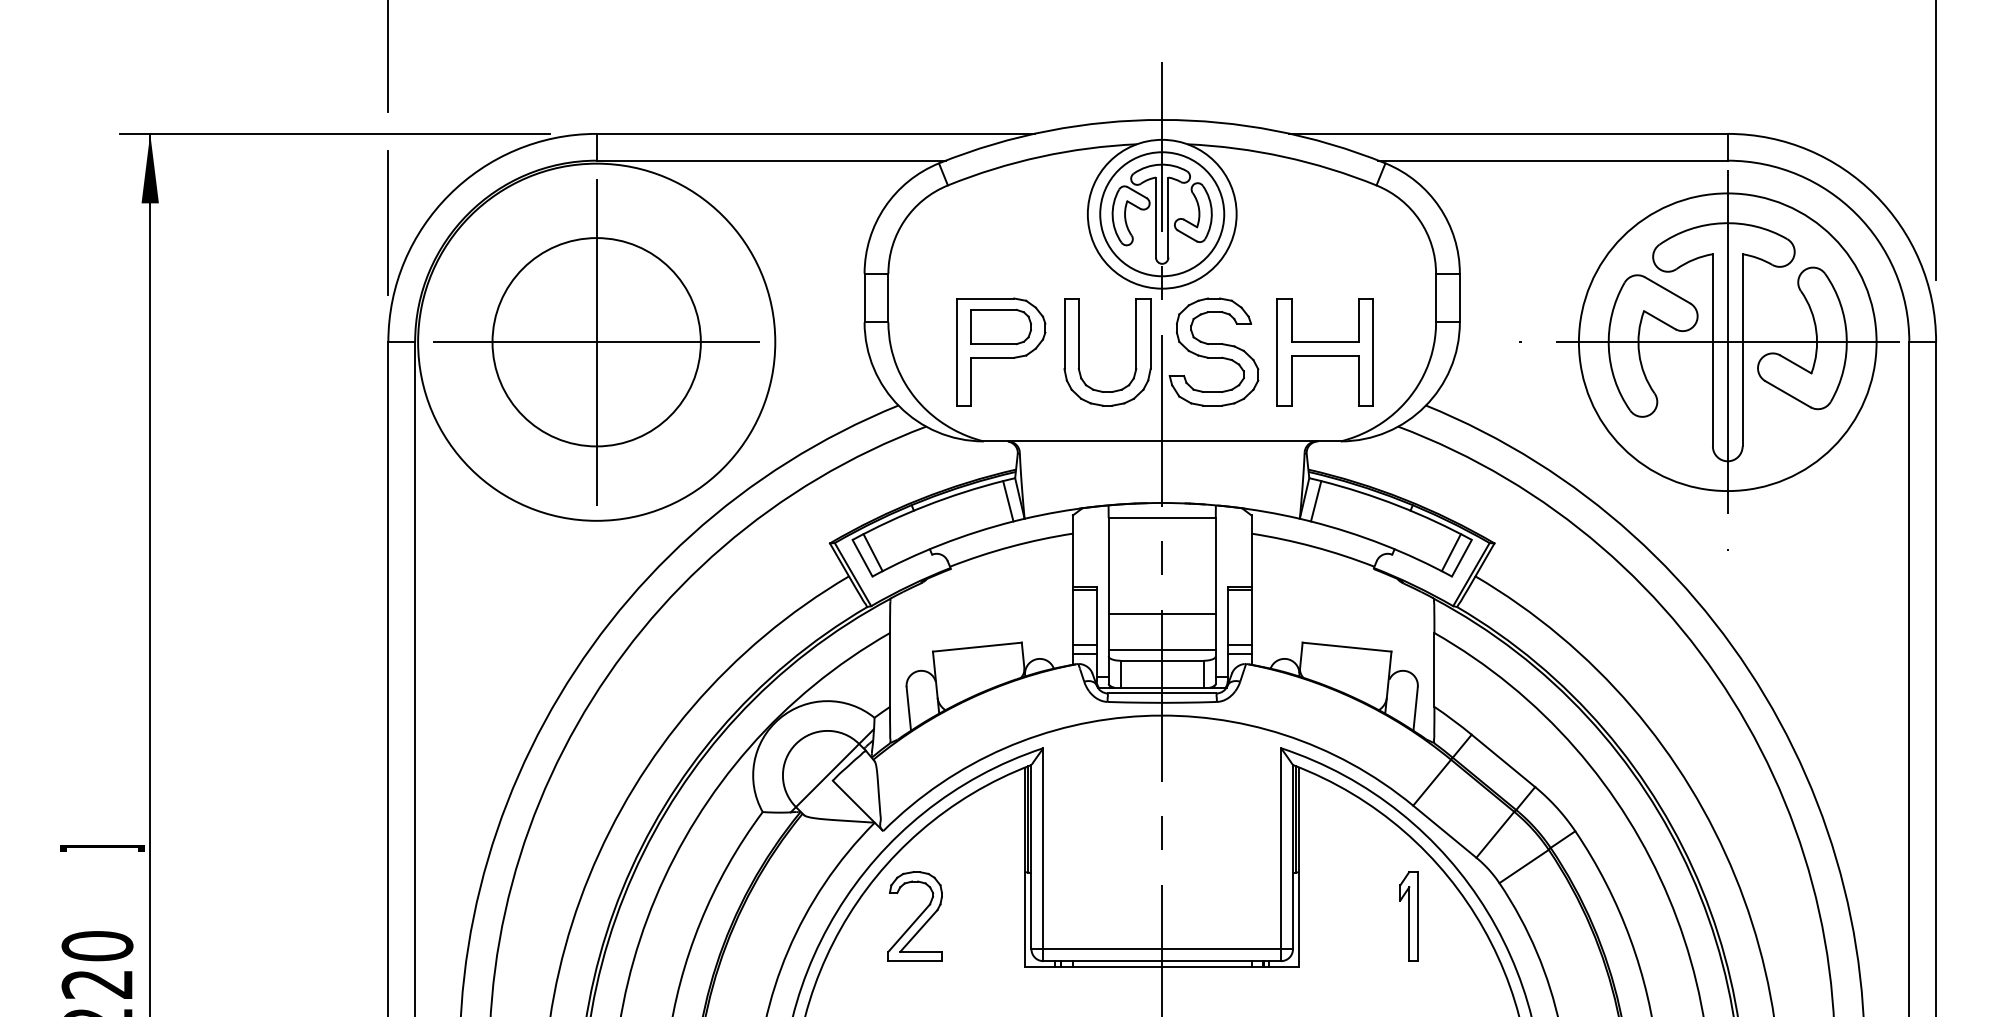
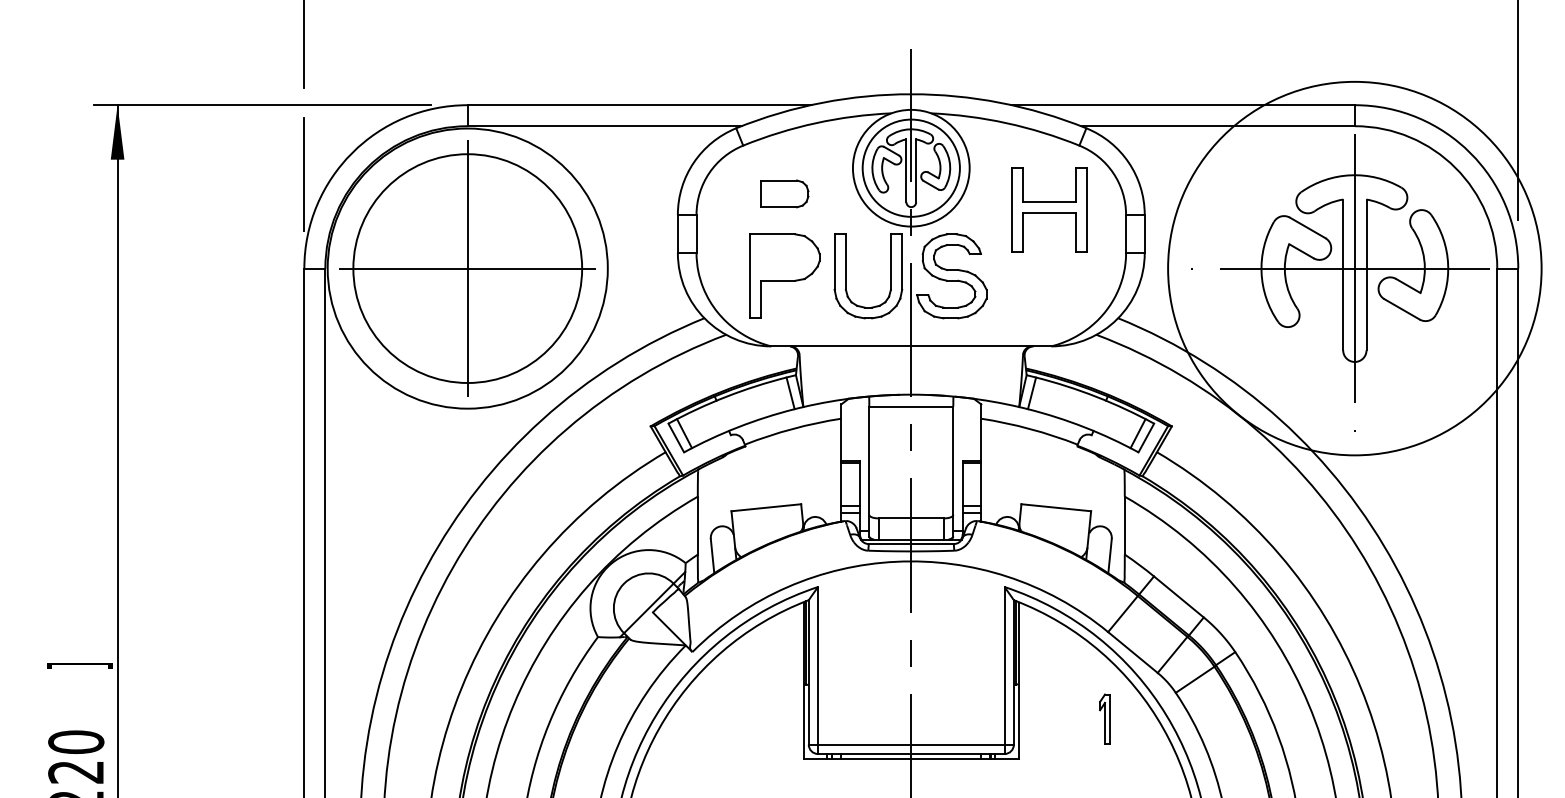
part: (1000, 326) -> (784, 193), moved
circle: (596, 342) -> (467, 268), size x1.4
circle: (1727, 342) -> (1354, 268), size x1.6
part: (1324, 352) -> (1048, 210), moved
line: (1161, 614) -> (910, 482), removed
line: (1161, 649) -> (910, 509), removed
part: (914, 916) -> (717, 718), removed
part: (1408, 916) -> (1104, 718), size x0.7

